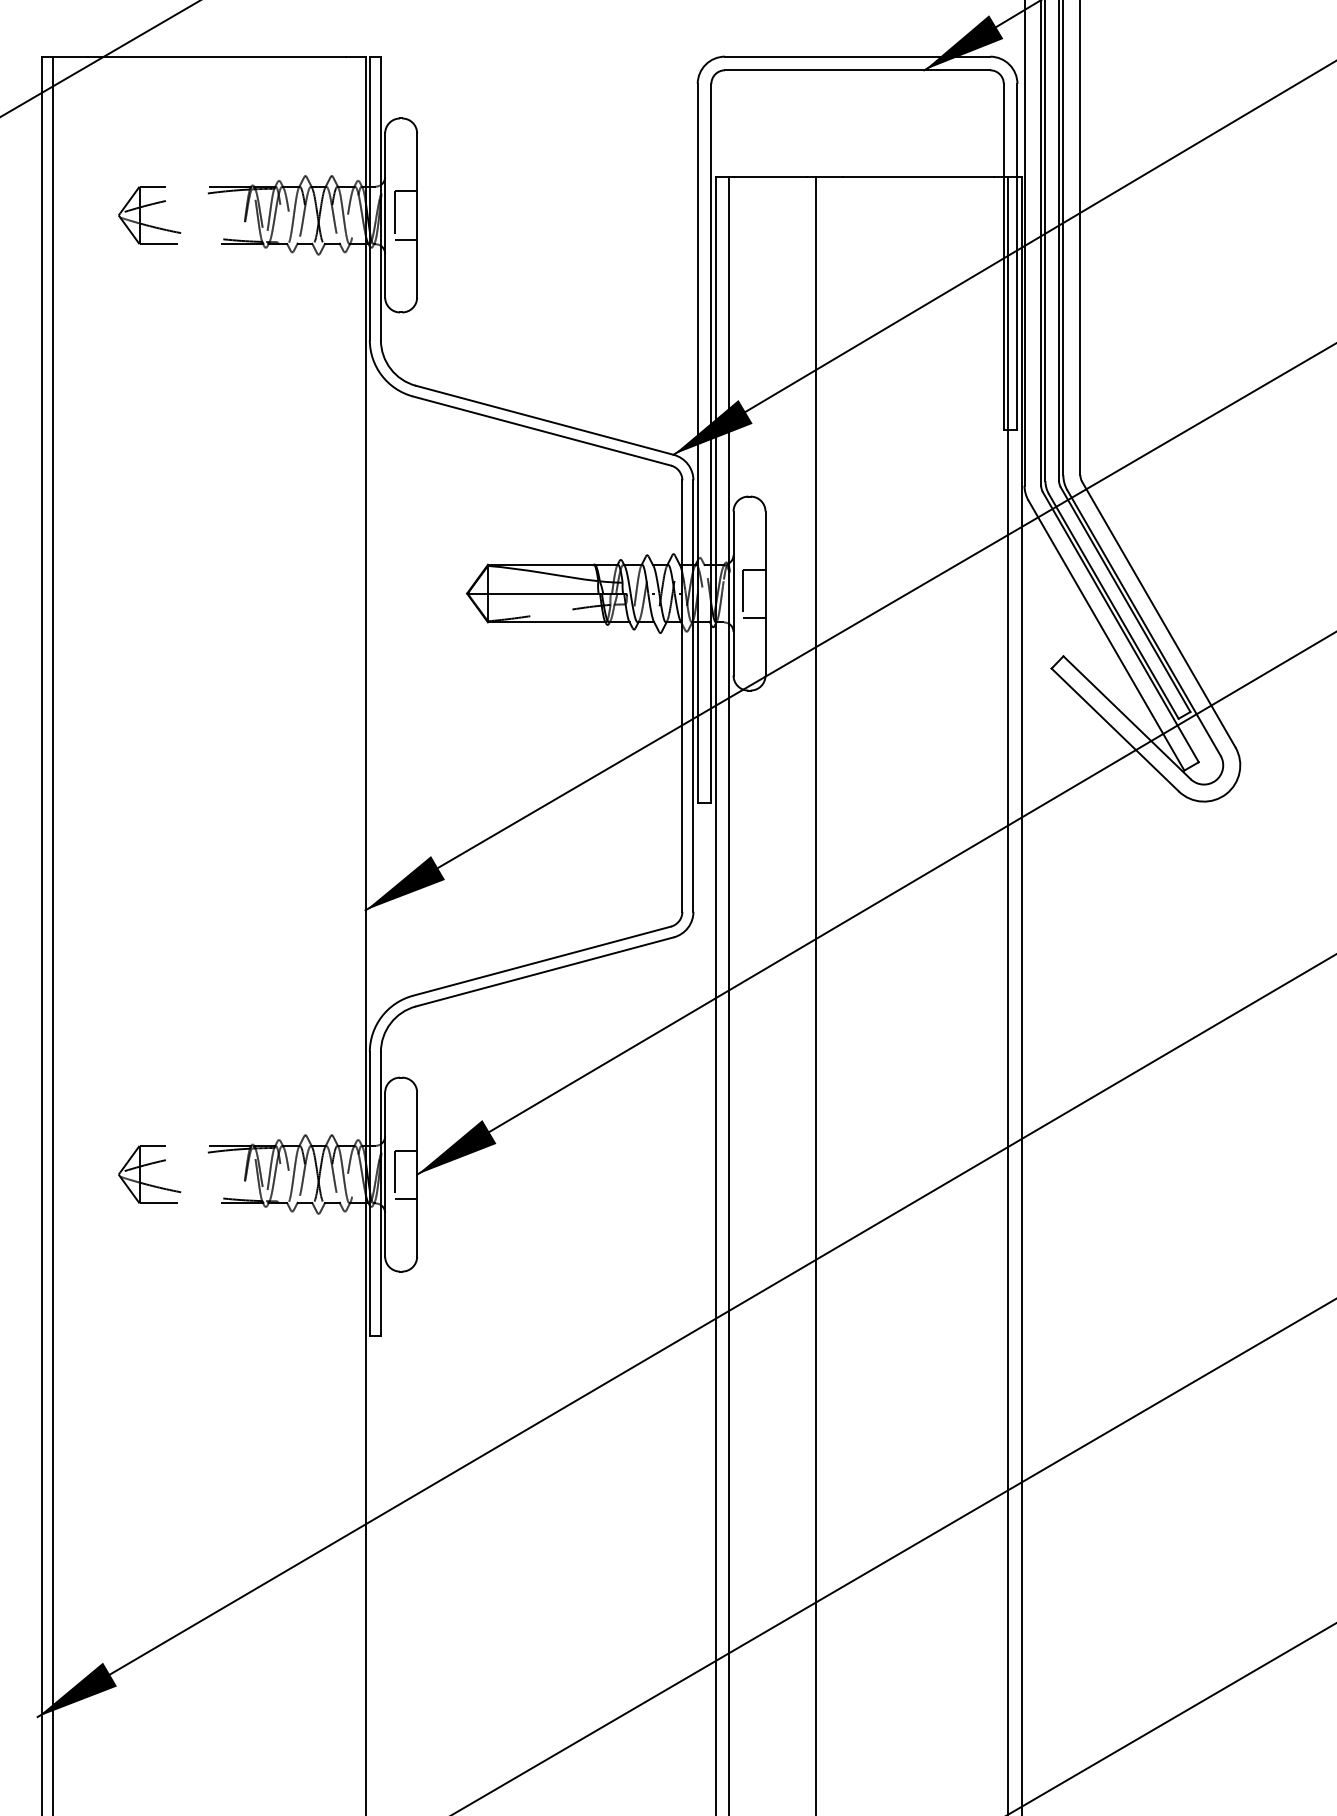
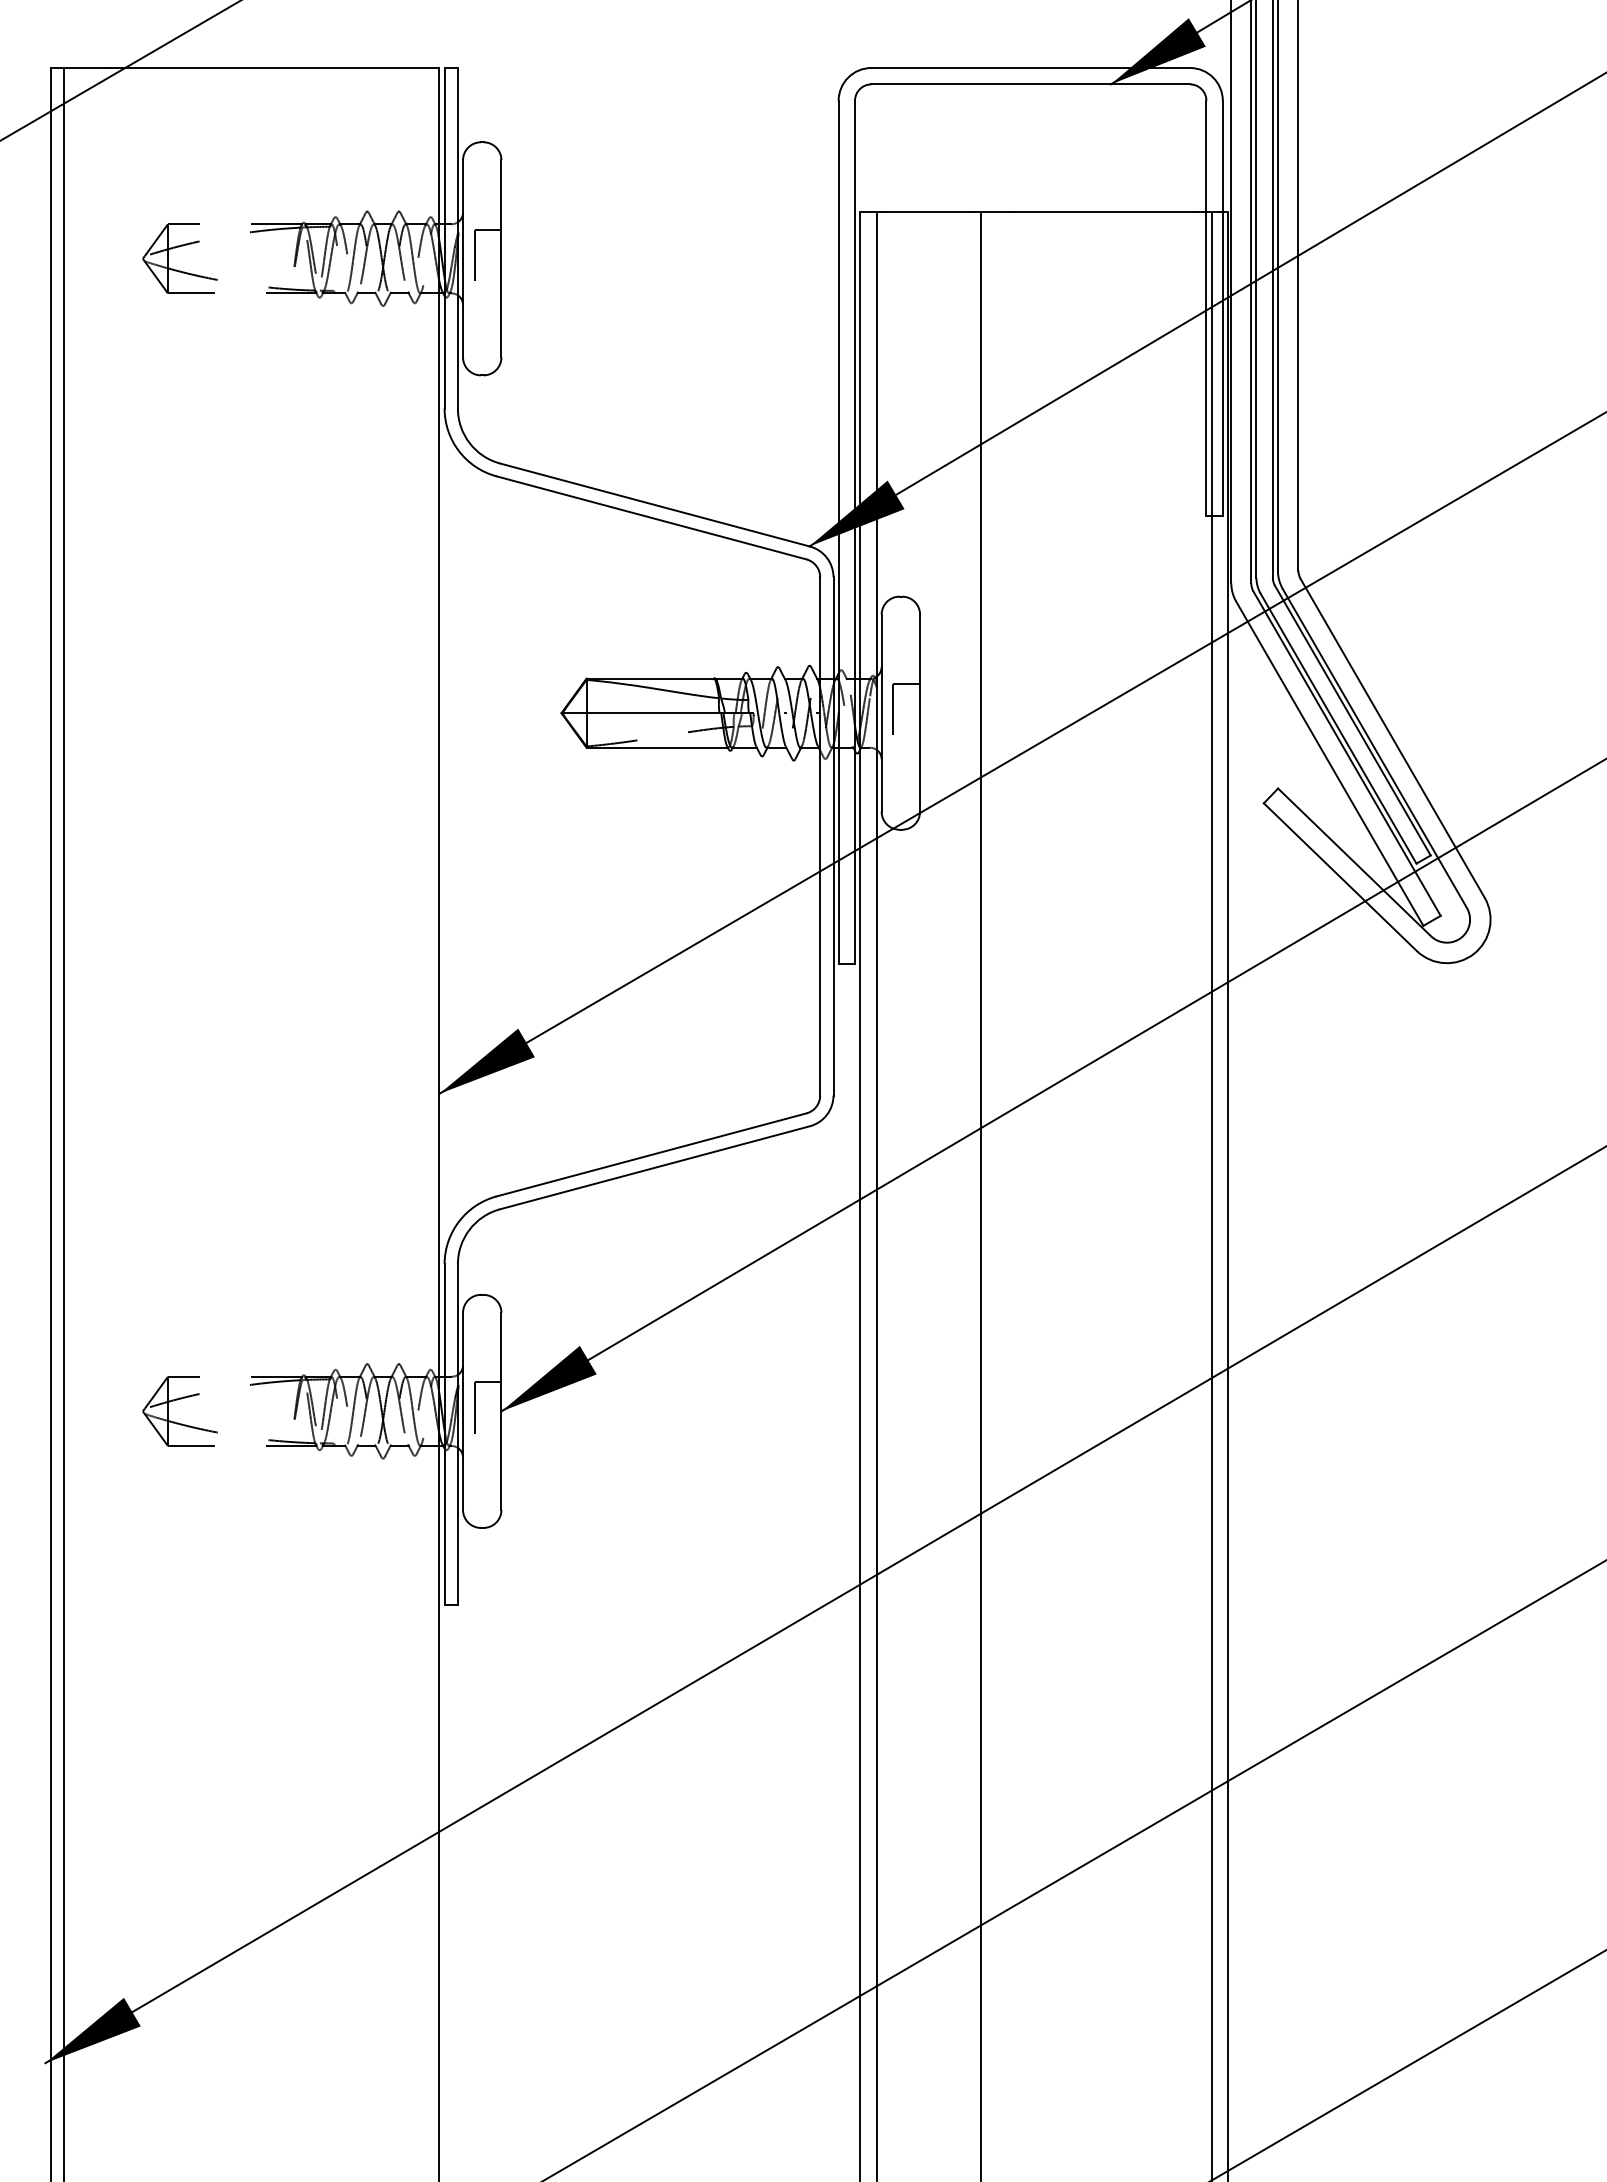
line: (405, 239) -> (487, 287), removed
line: (754, 617) -> (906, 742), removed
line: (405, 1198) -> (487, 1440), removed

